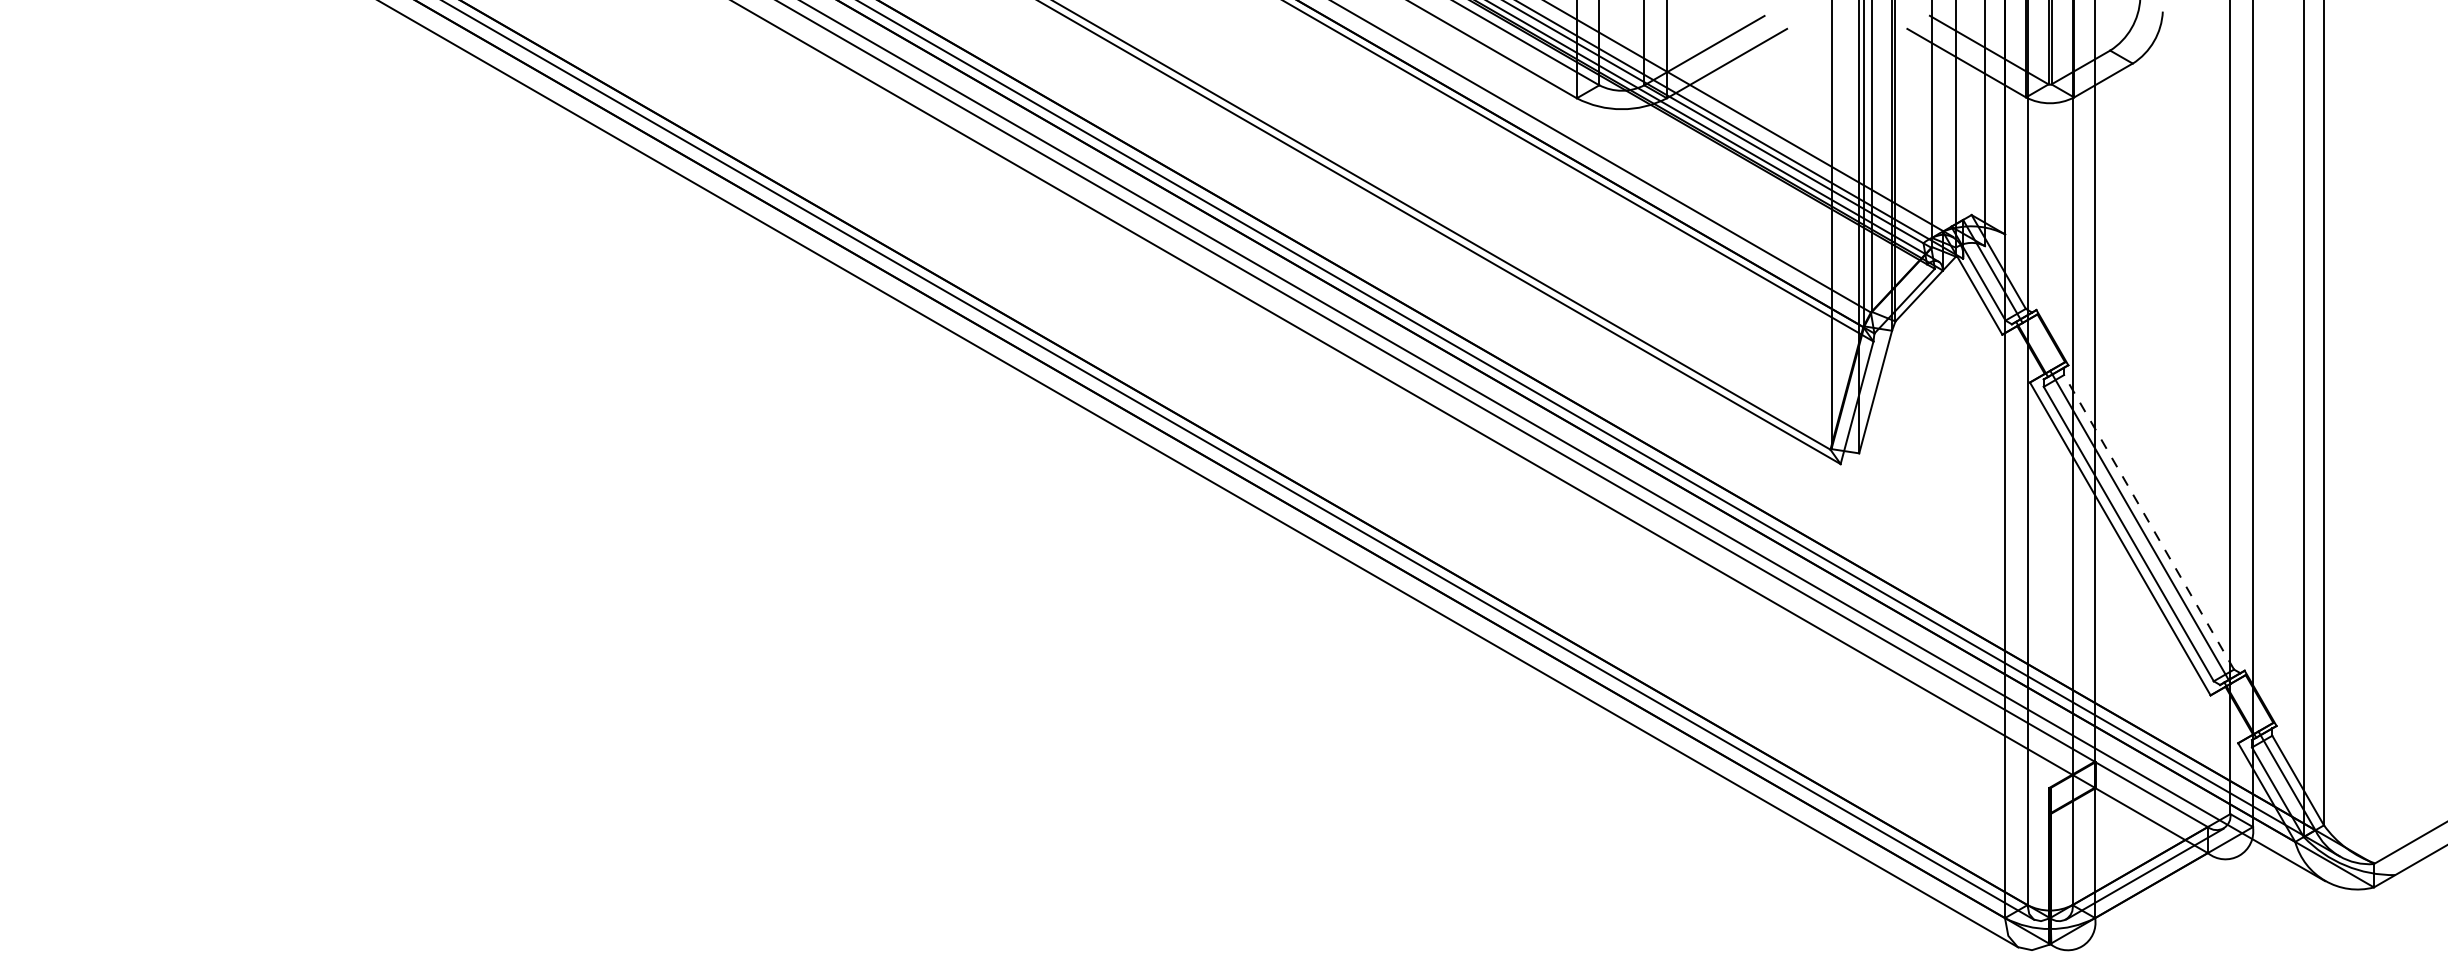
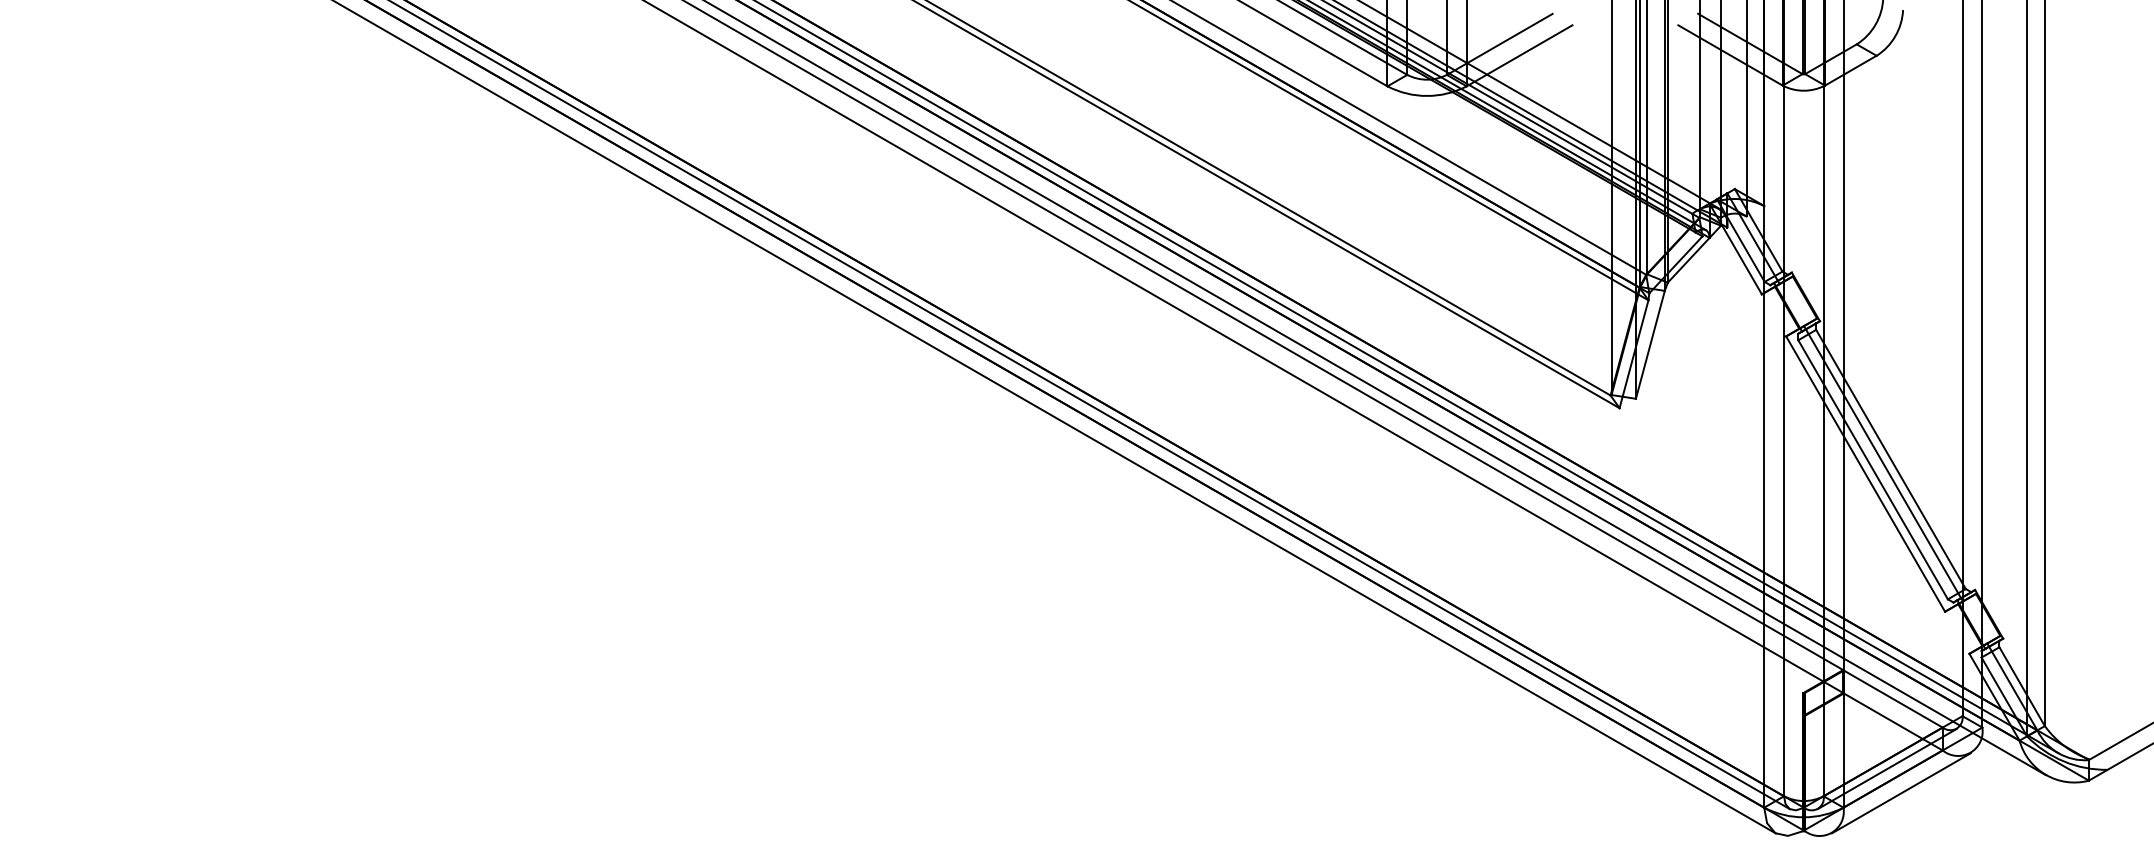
line: (2148, 522) -> (1890, 459), dashed -> solid
line: (2159, 901) -> (1900, 793), added

